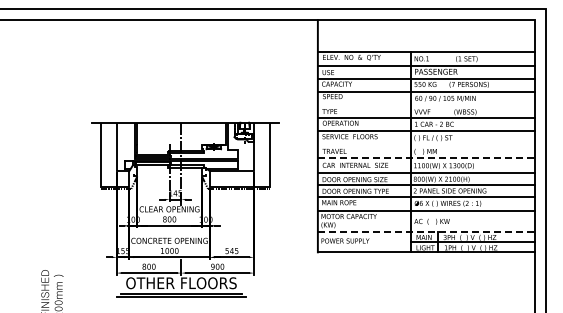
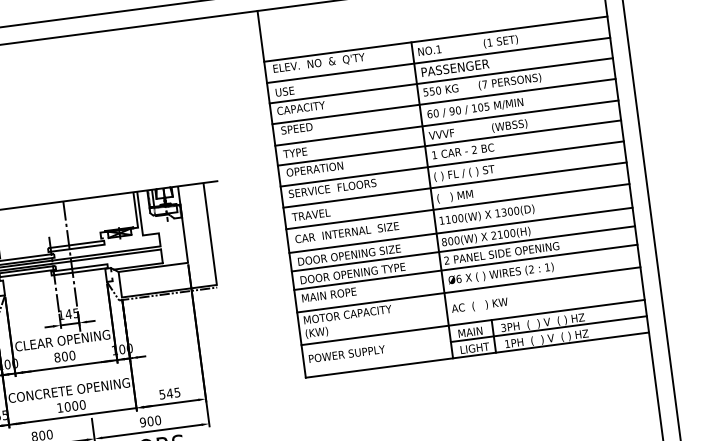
line: (426, 105) -> (446, 123), added
line: (426, 144) -> (454, 184), added
line: (426, 158) -> (457, 206), dashed -> solid
line: (426, 231) -> (473, 322), dashed -> solid

